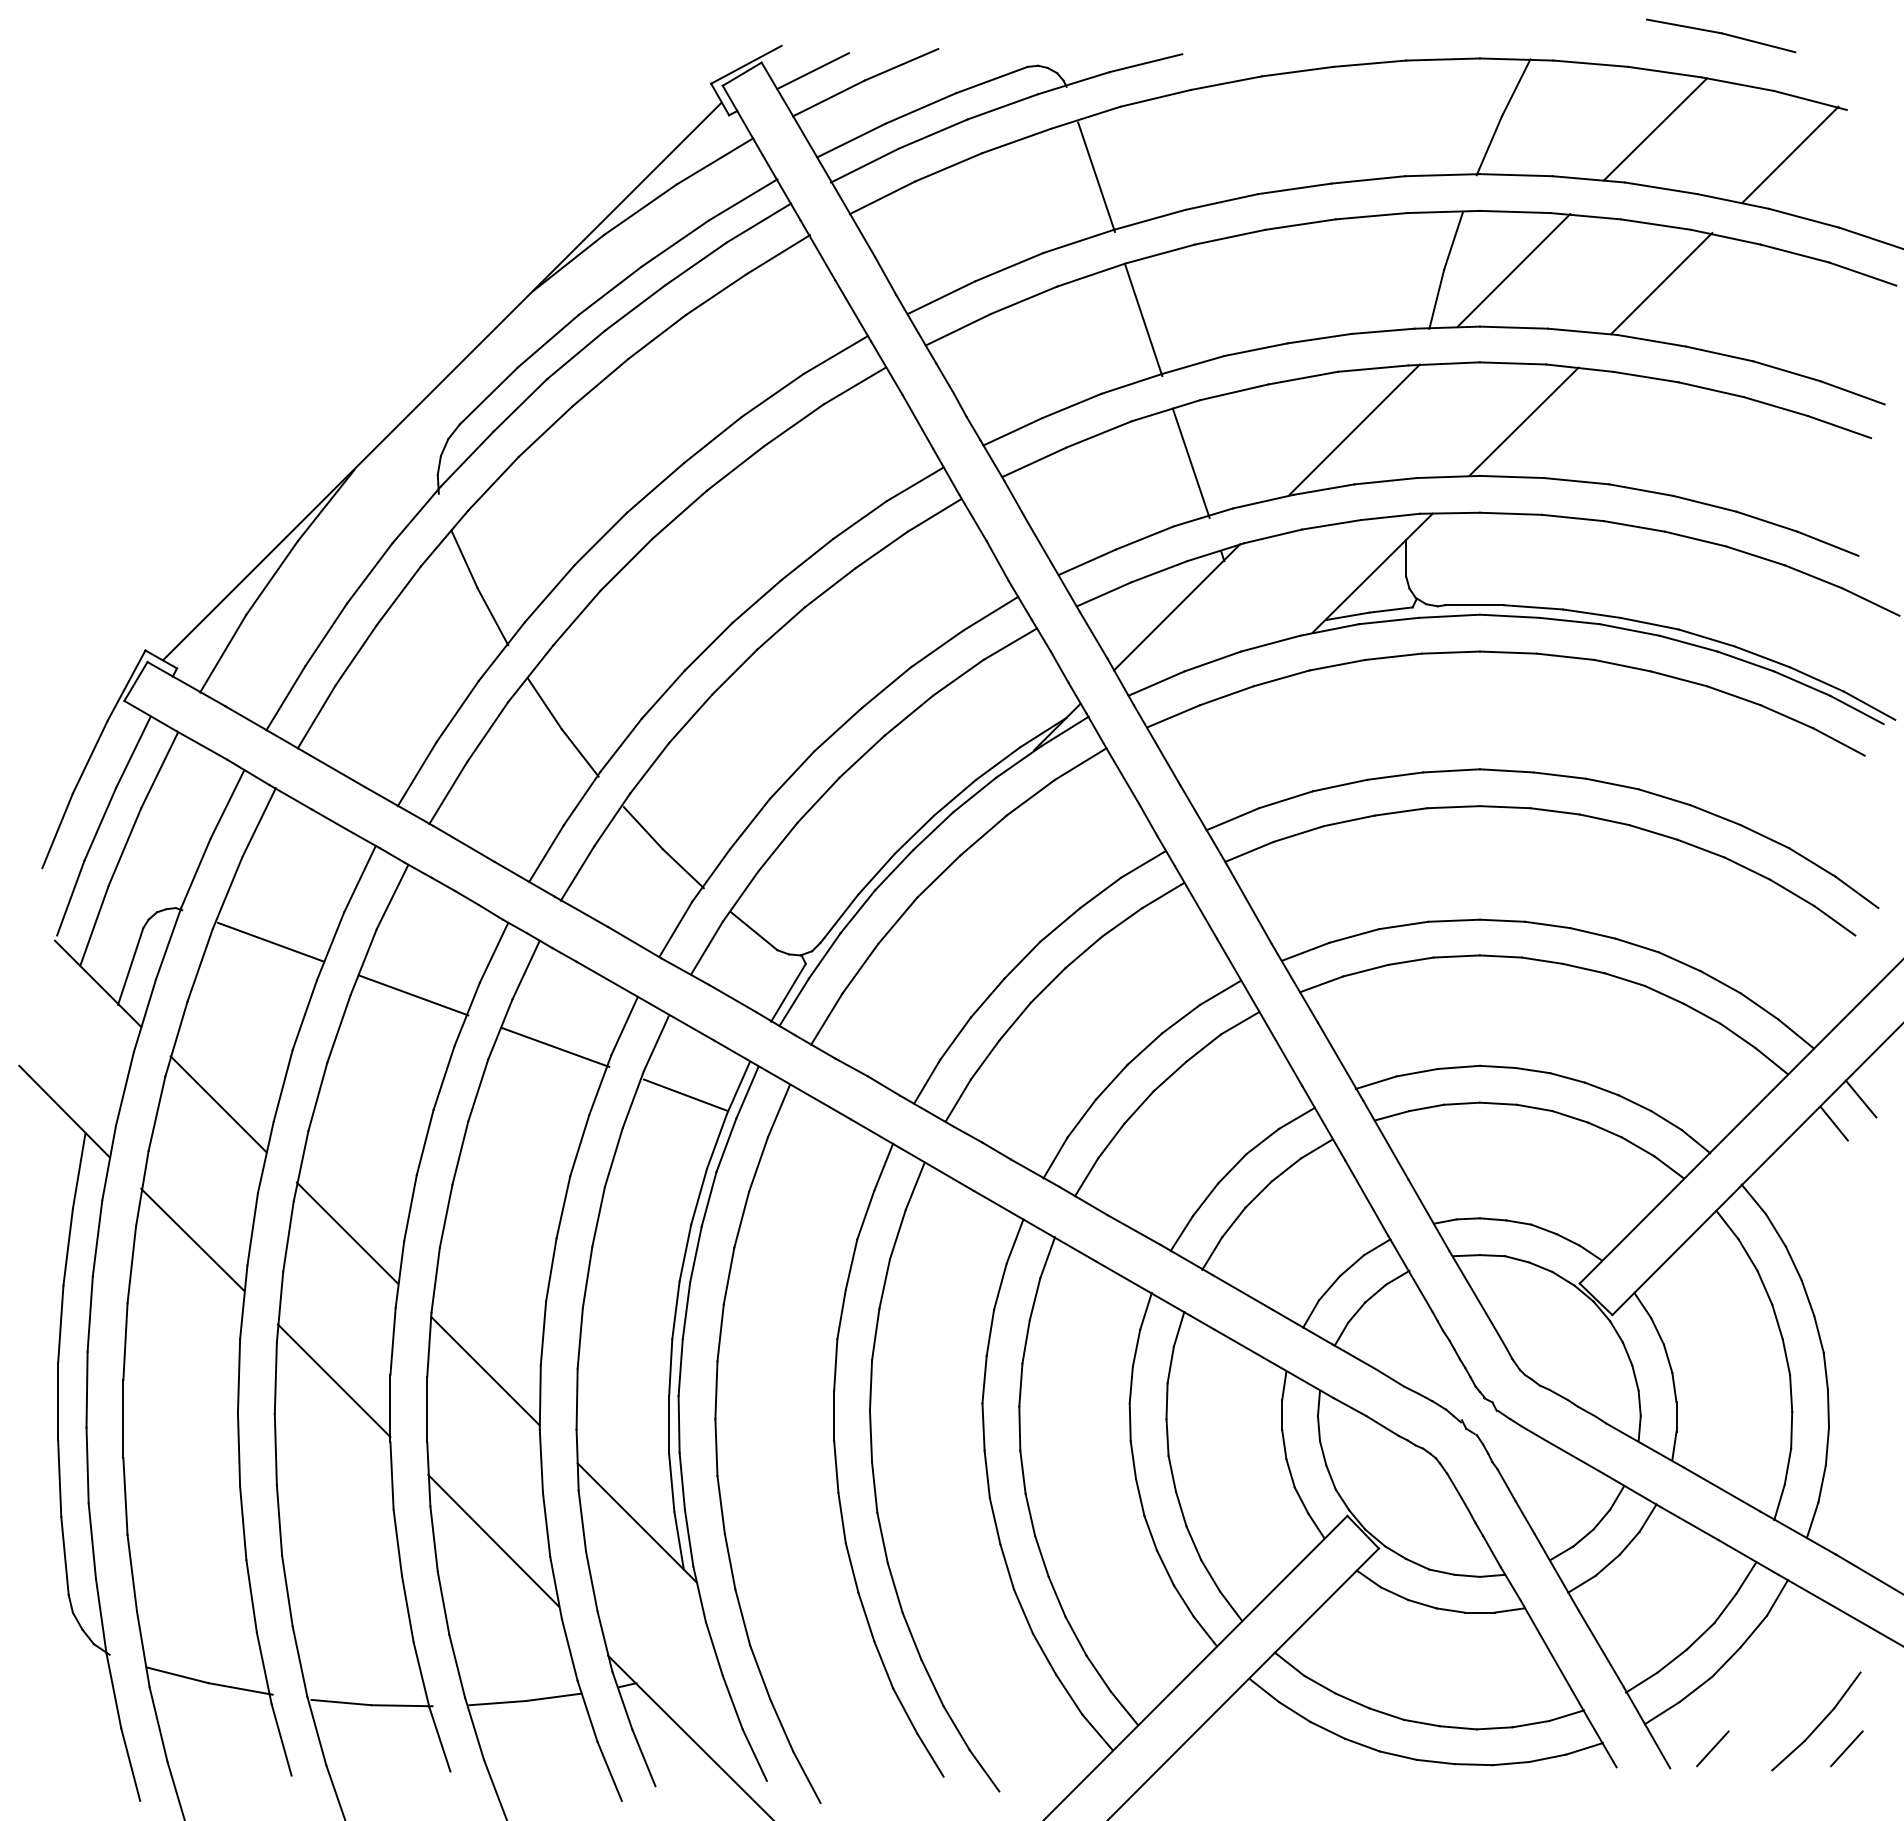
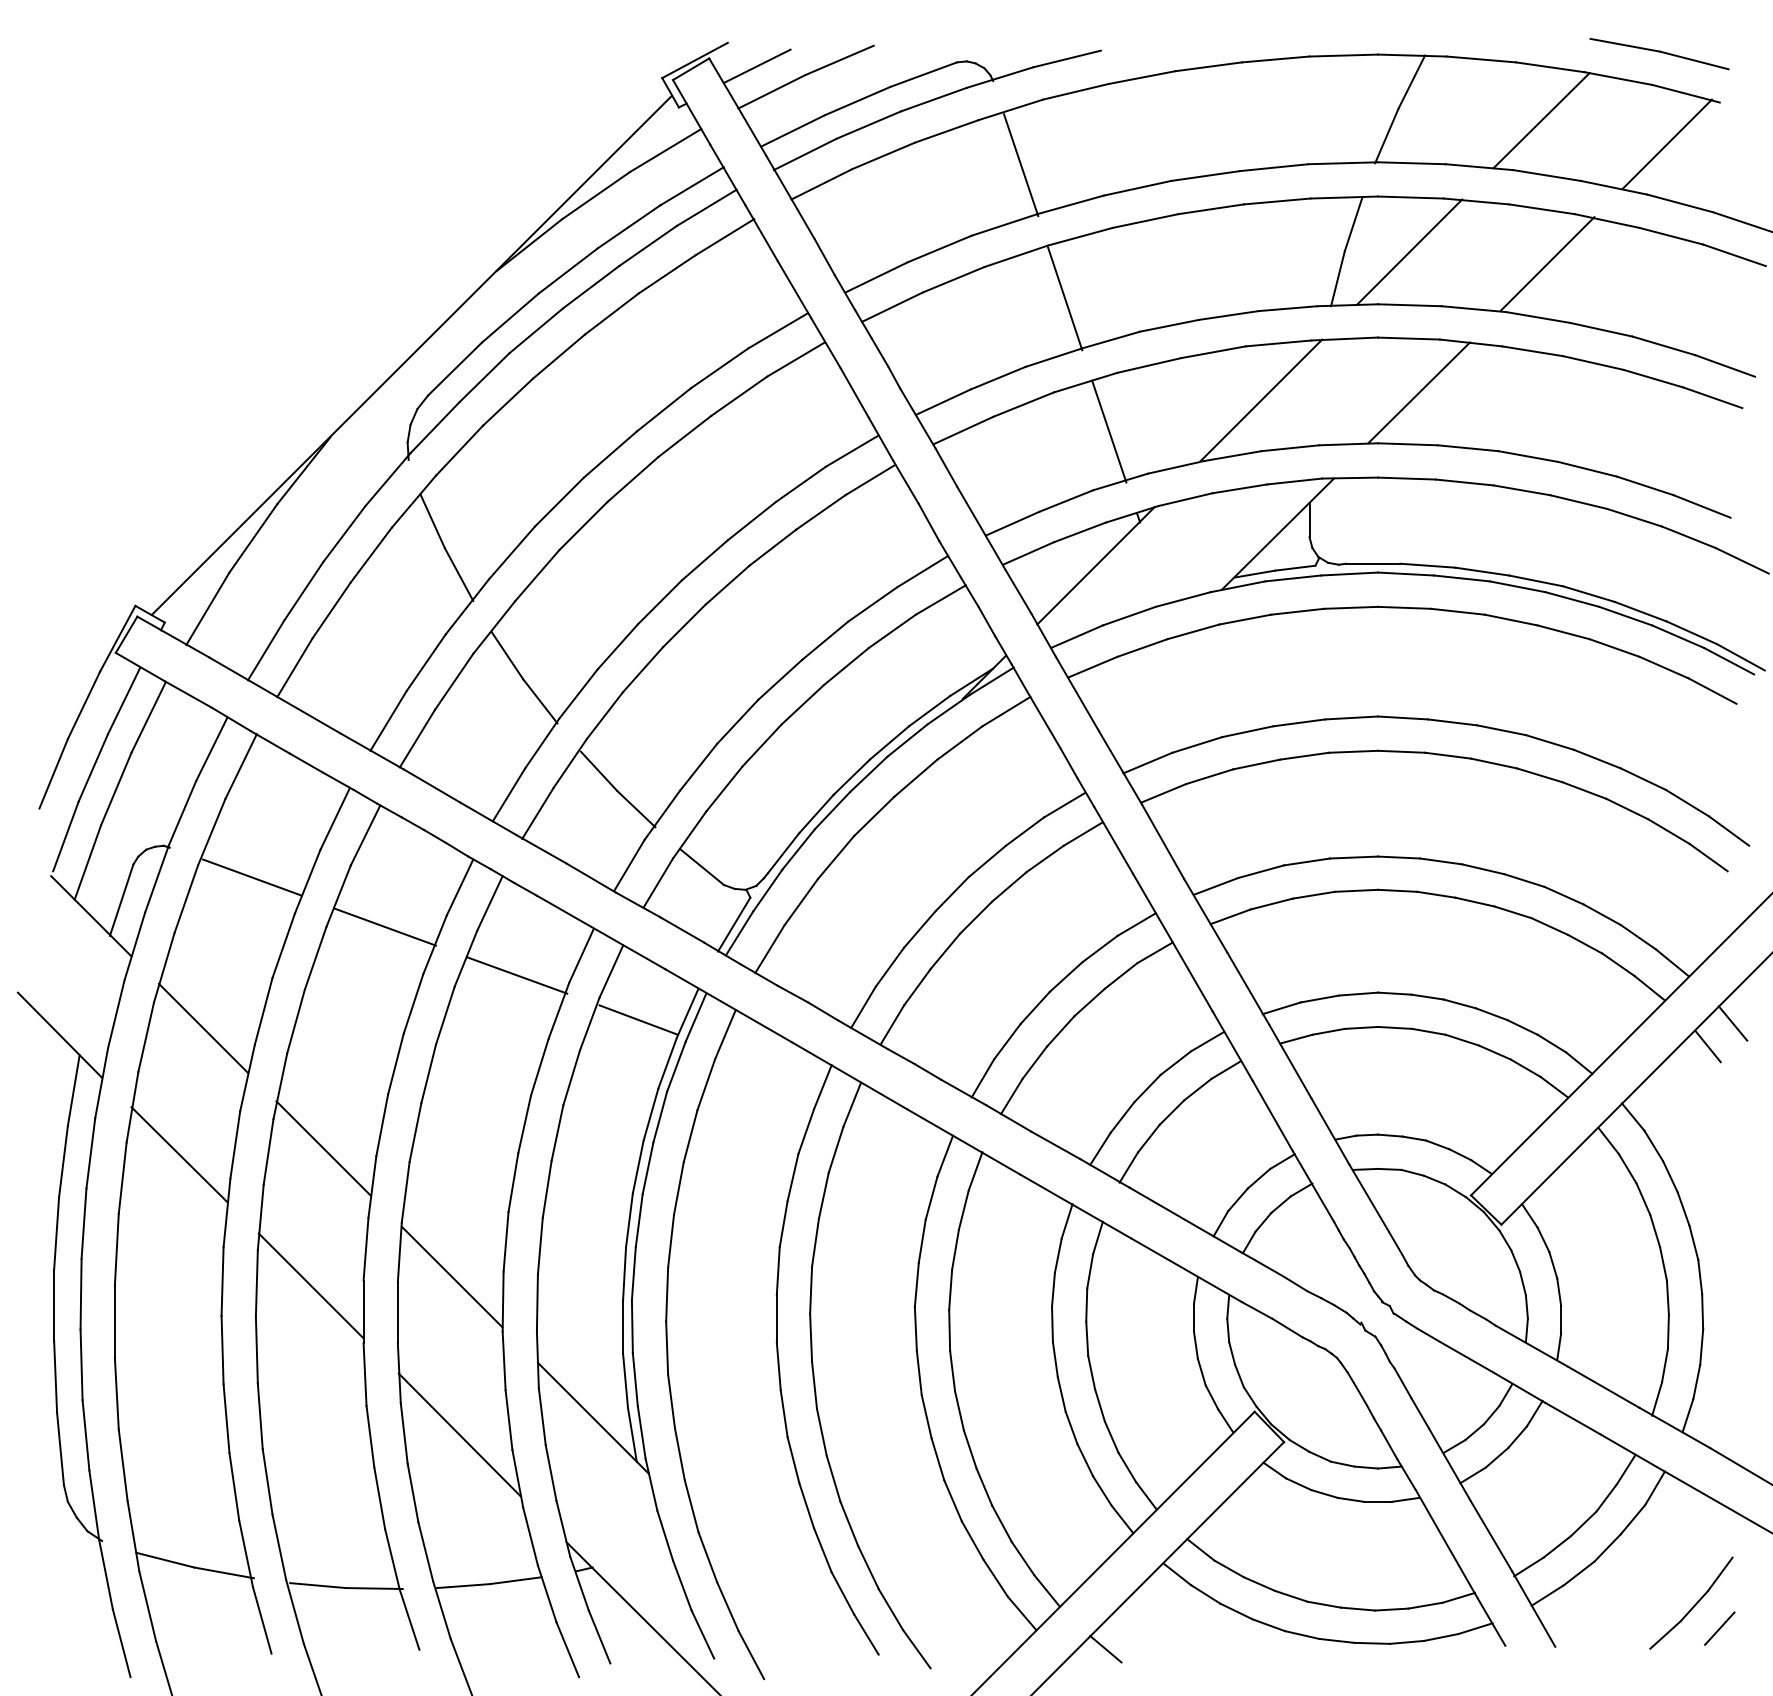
part: (1721, 35) -> (1659, 53), moved
line: (1712, 1748) -> (1594, 1628), removed
line: (1187, 1770) -> (1105, 1648), added

